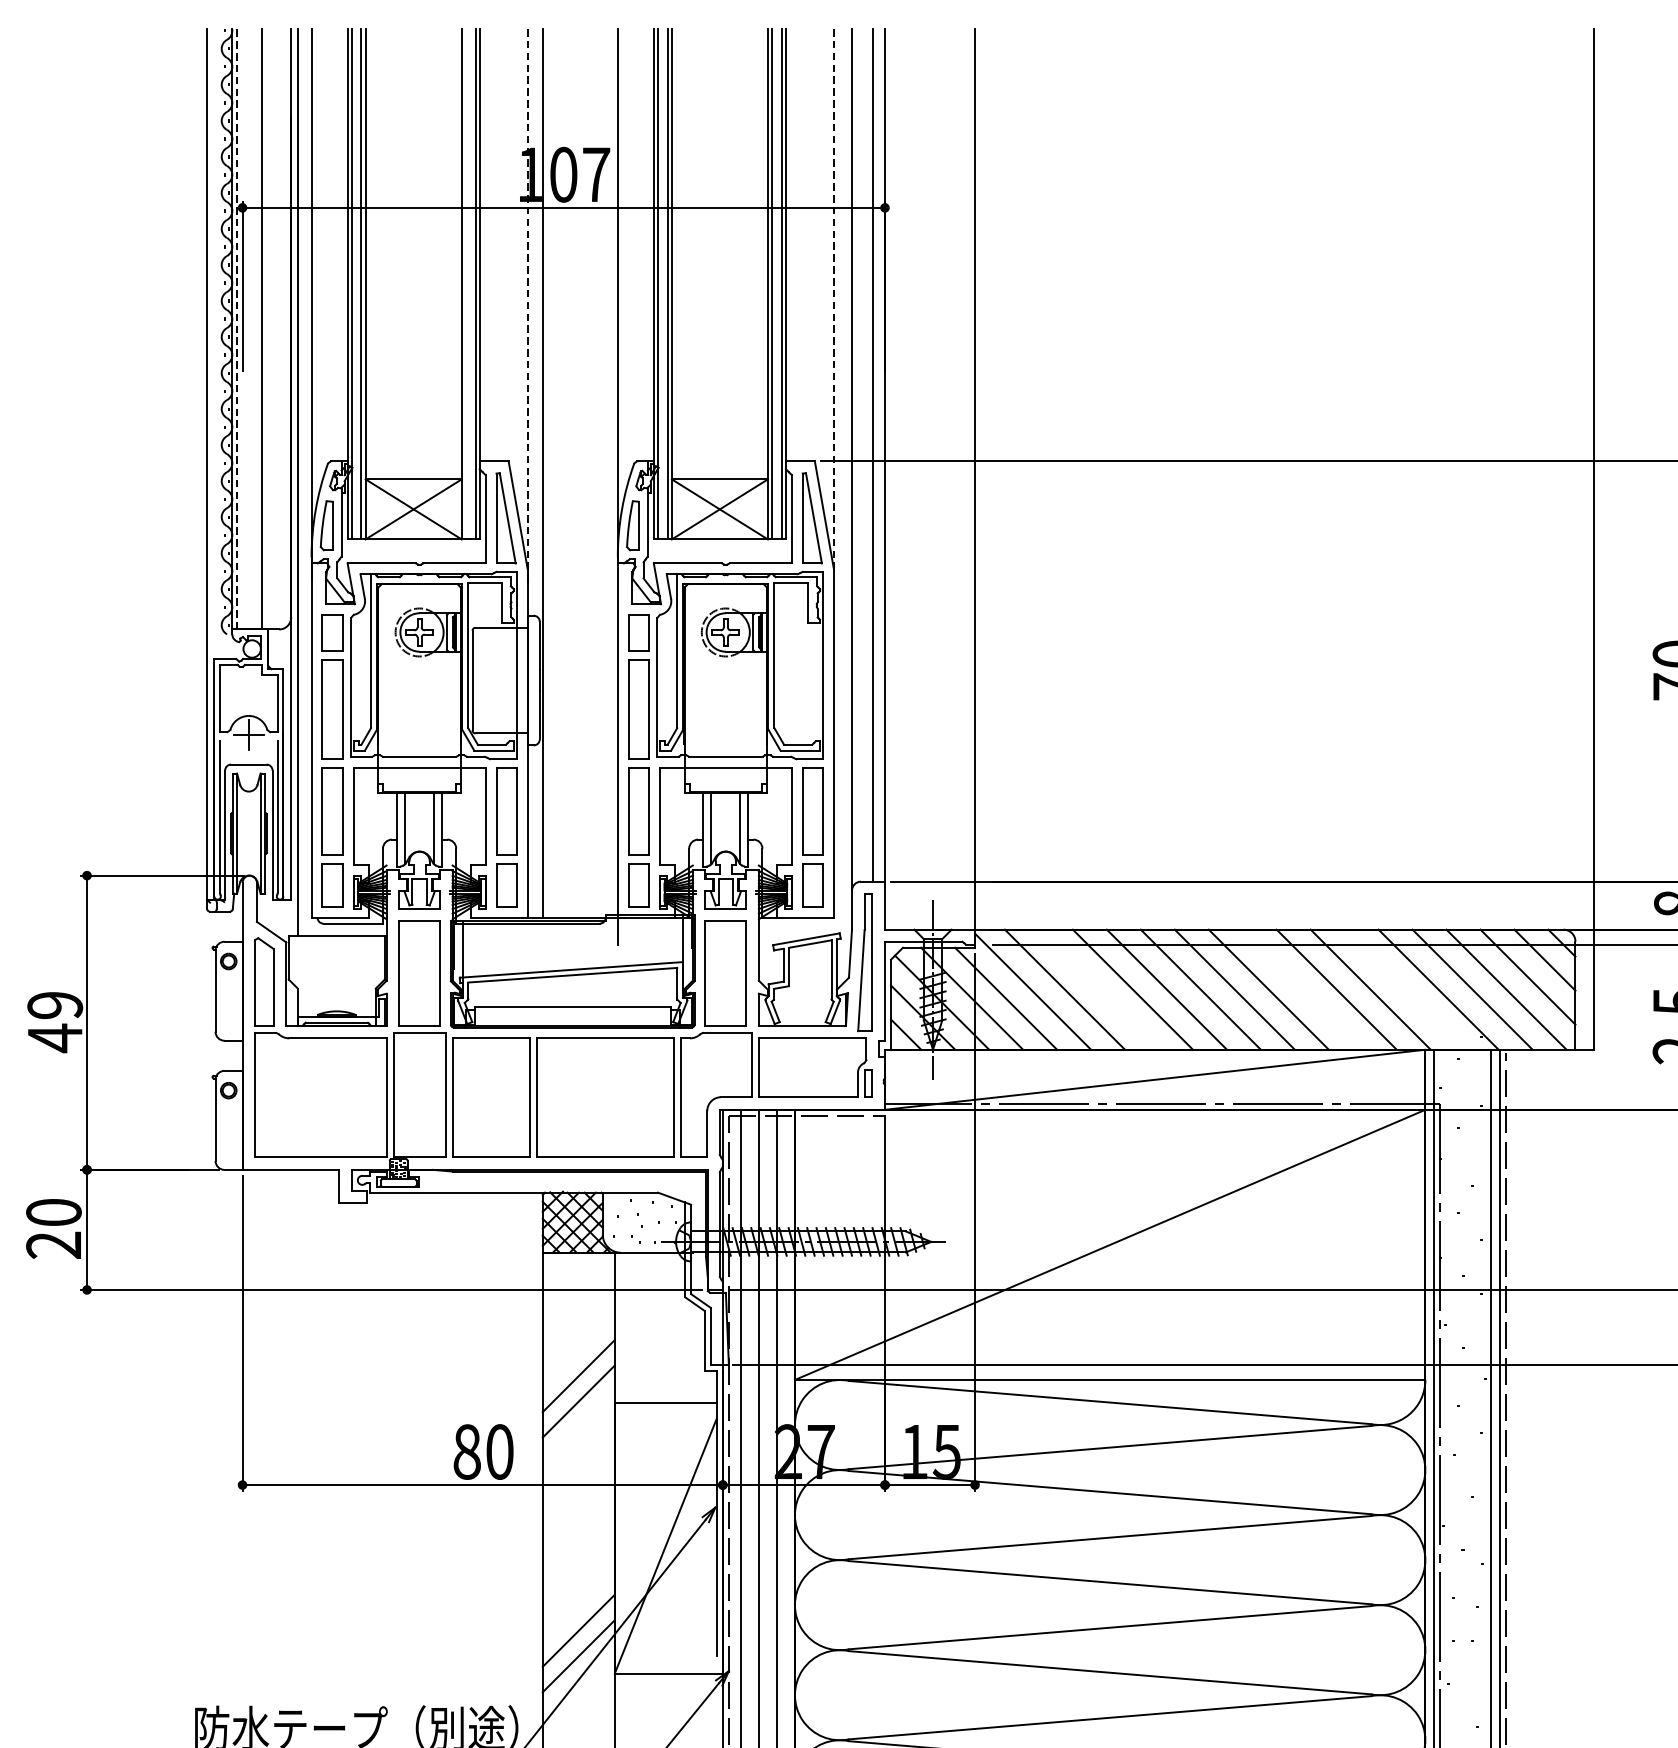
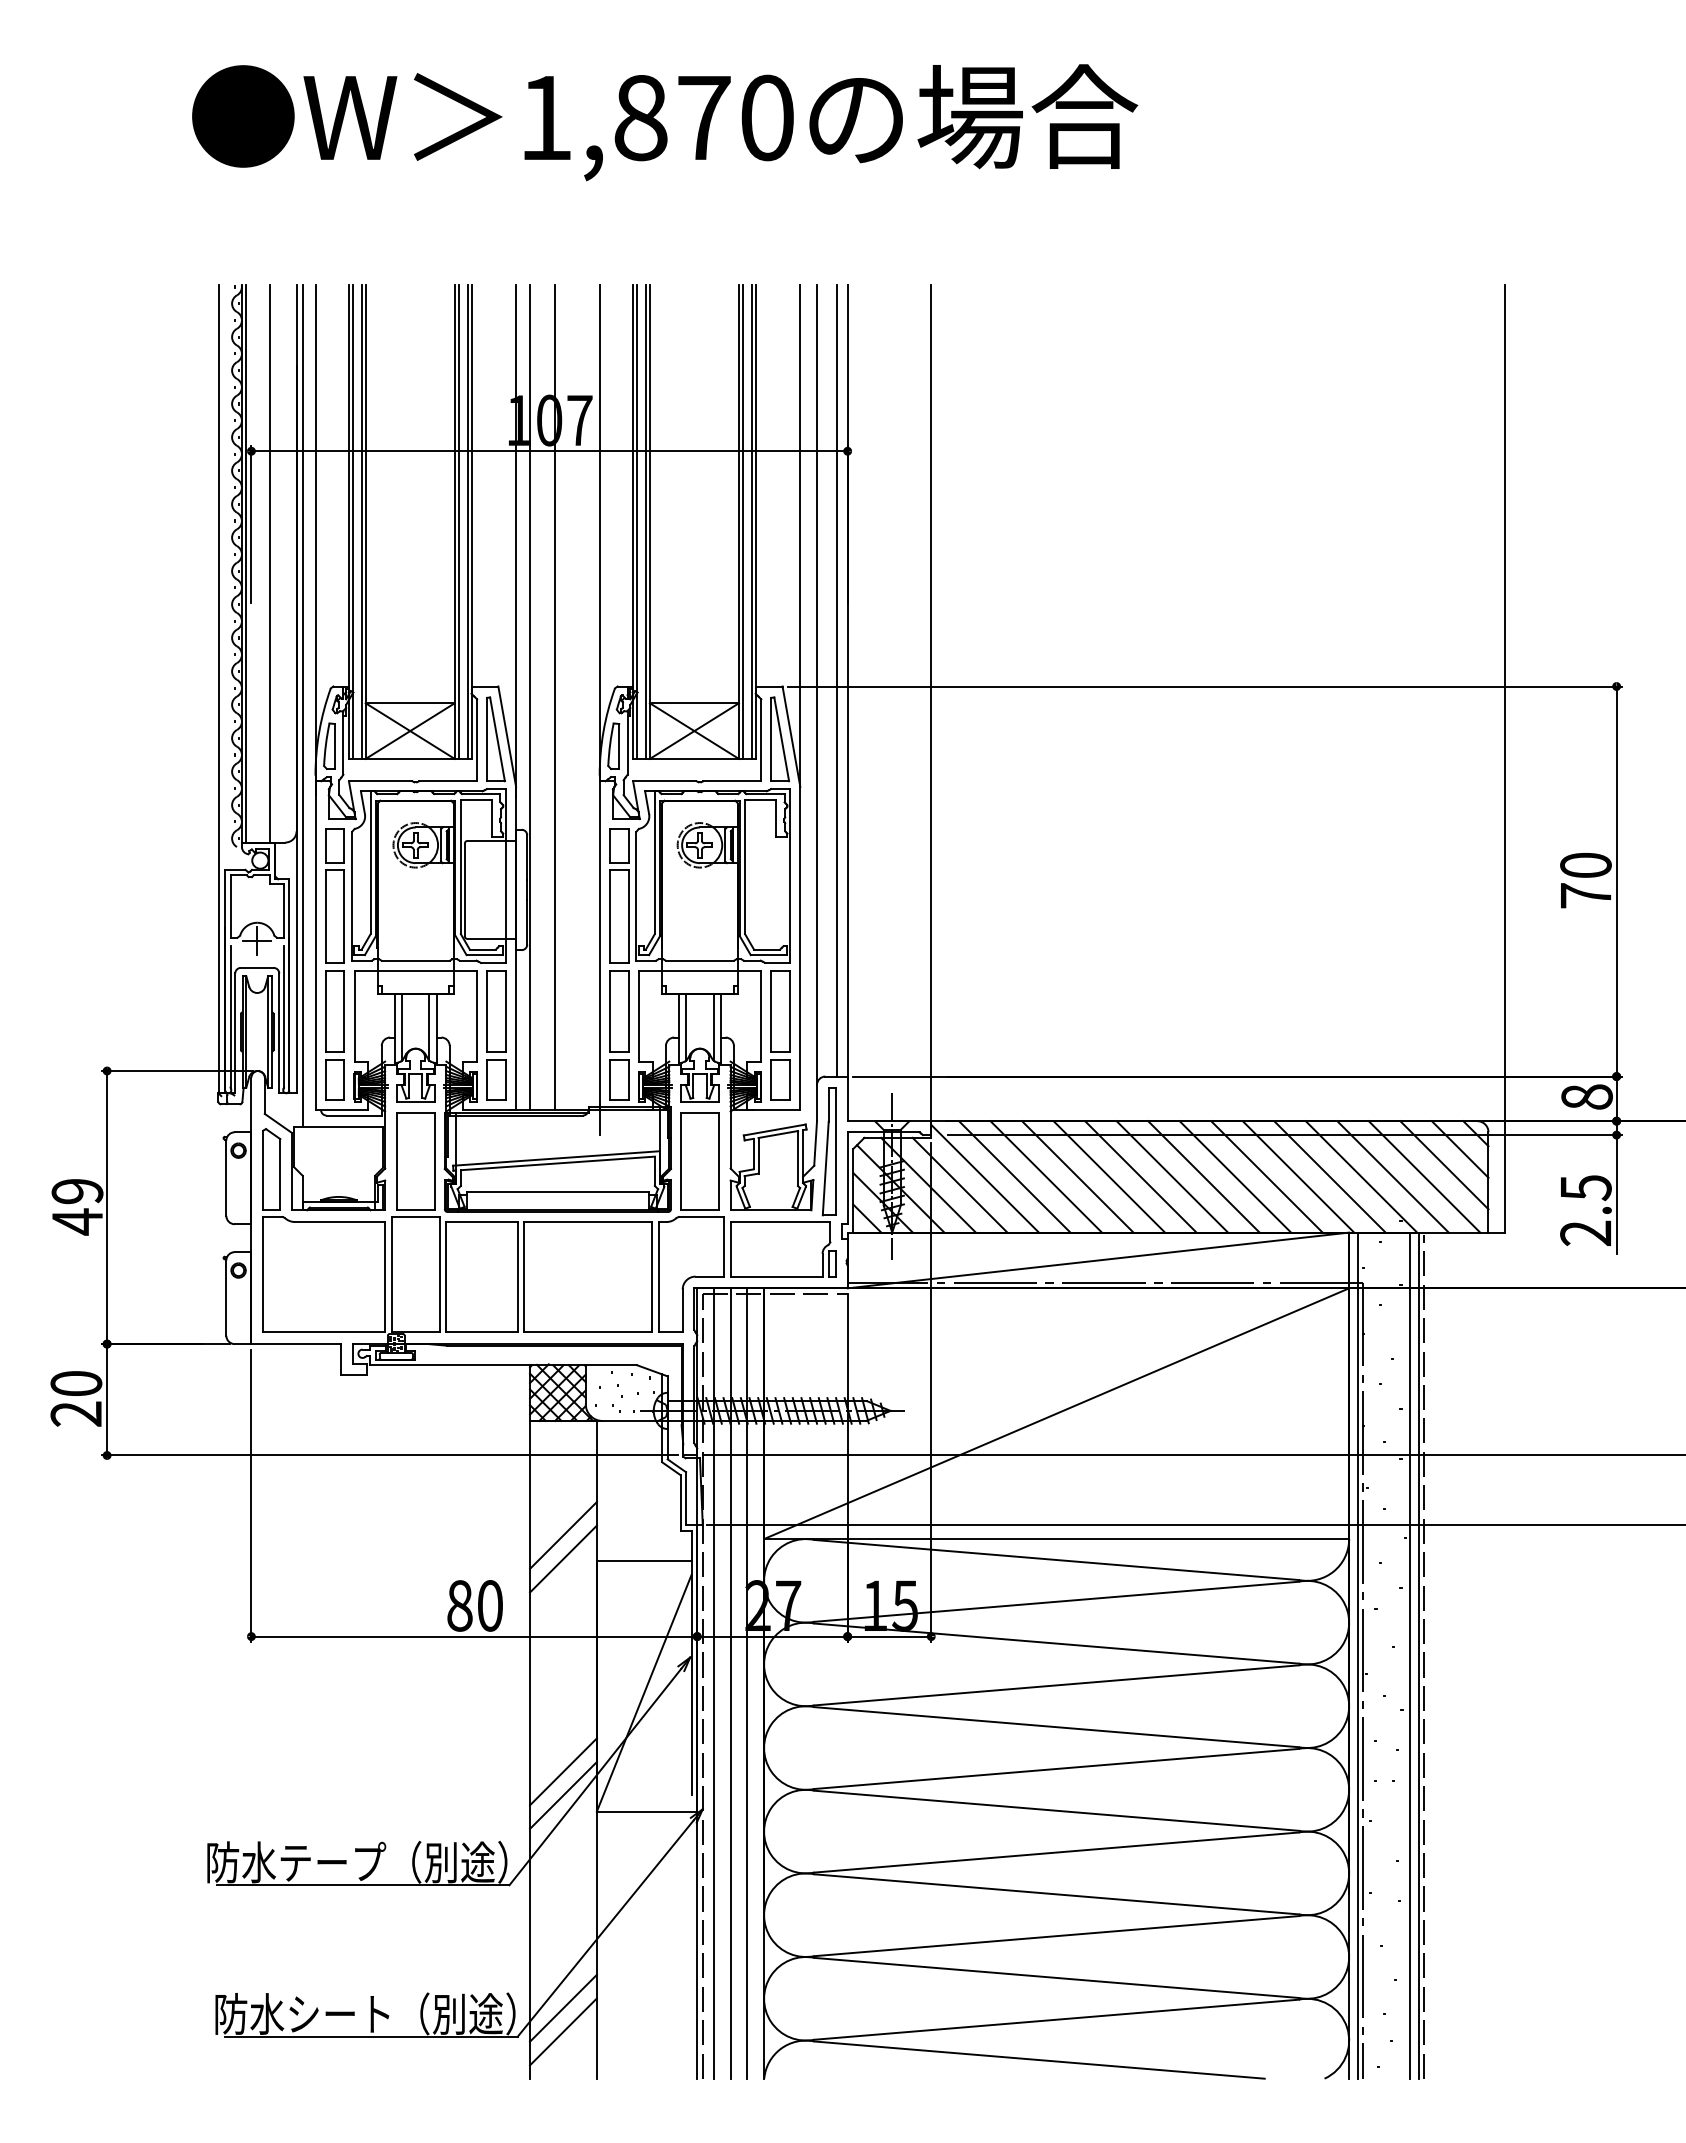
line: (465, 283) -> (458, 521), added
line: (834, 298) -> (800, 535), dashed -> solid
line: (528, 306) -> (516, 542), dashed -> solid
line: (237, 328) -> (246, 563), dashed -> solid
line: (570, 473) -> (555, 697), added
line: (1098, 989) -> (1045, 1176), added
line: (1302, 989) -> (1235, 1176), added
line: (1404, 989) -> (1329, 1176), added

